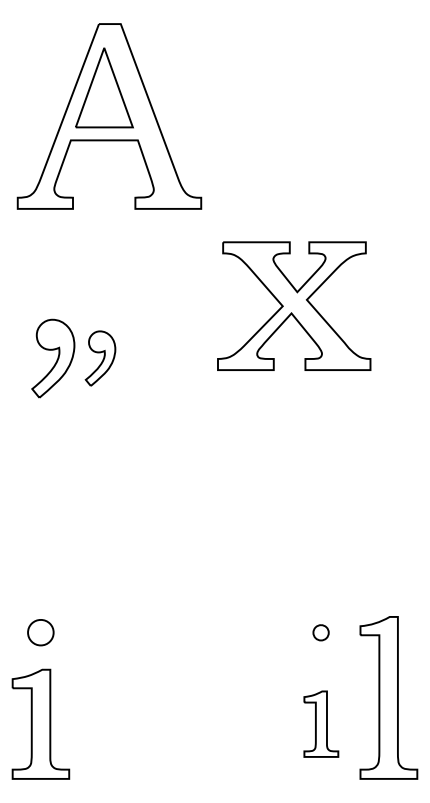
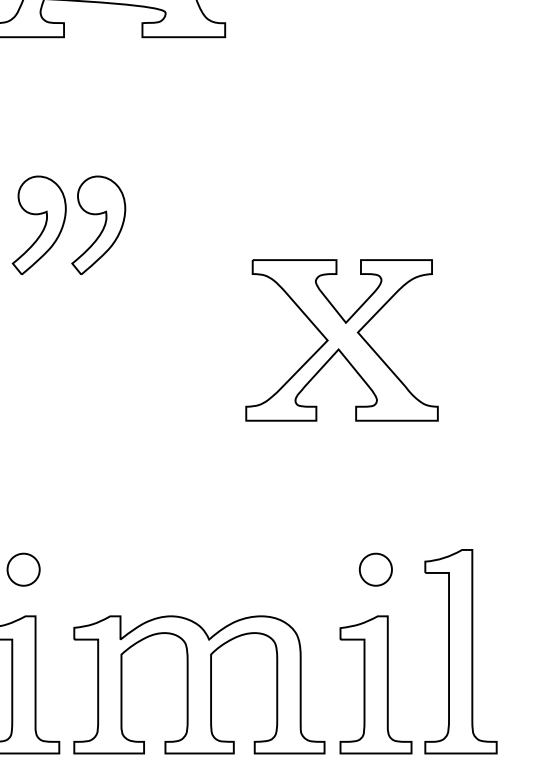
part: (294, 305) -> (342, 339), moved
part: (100, 358) -> (98, 225), size x1.43
part: (320, 632) -> (375, 569), size x1.67
part: (180, 723) -> (199, 683), added
part: (321, 723) -> (376, 683), size x1.67

